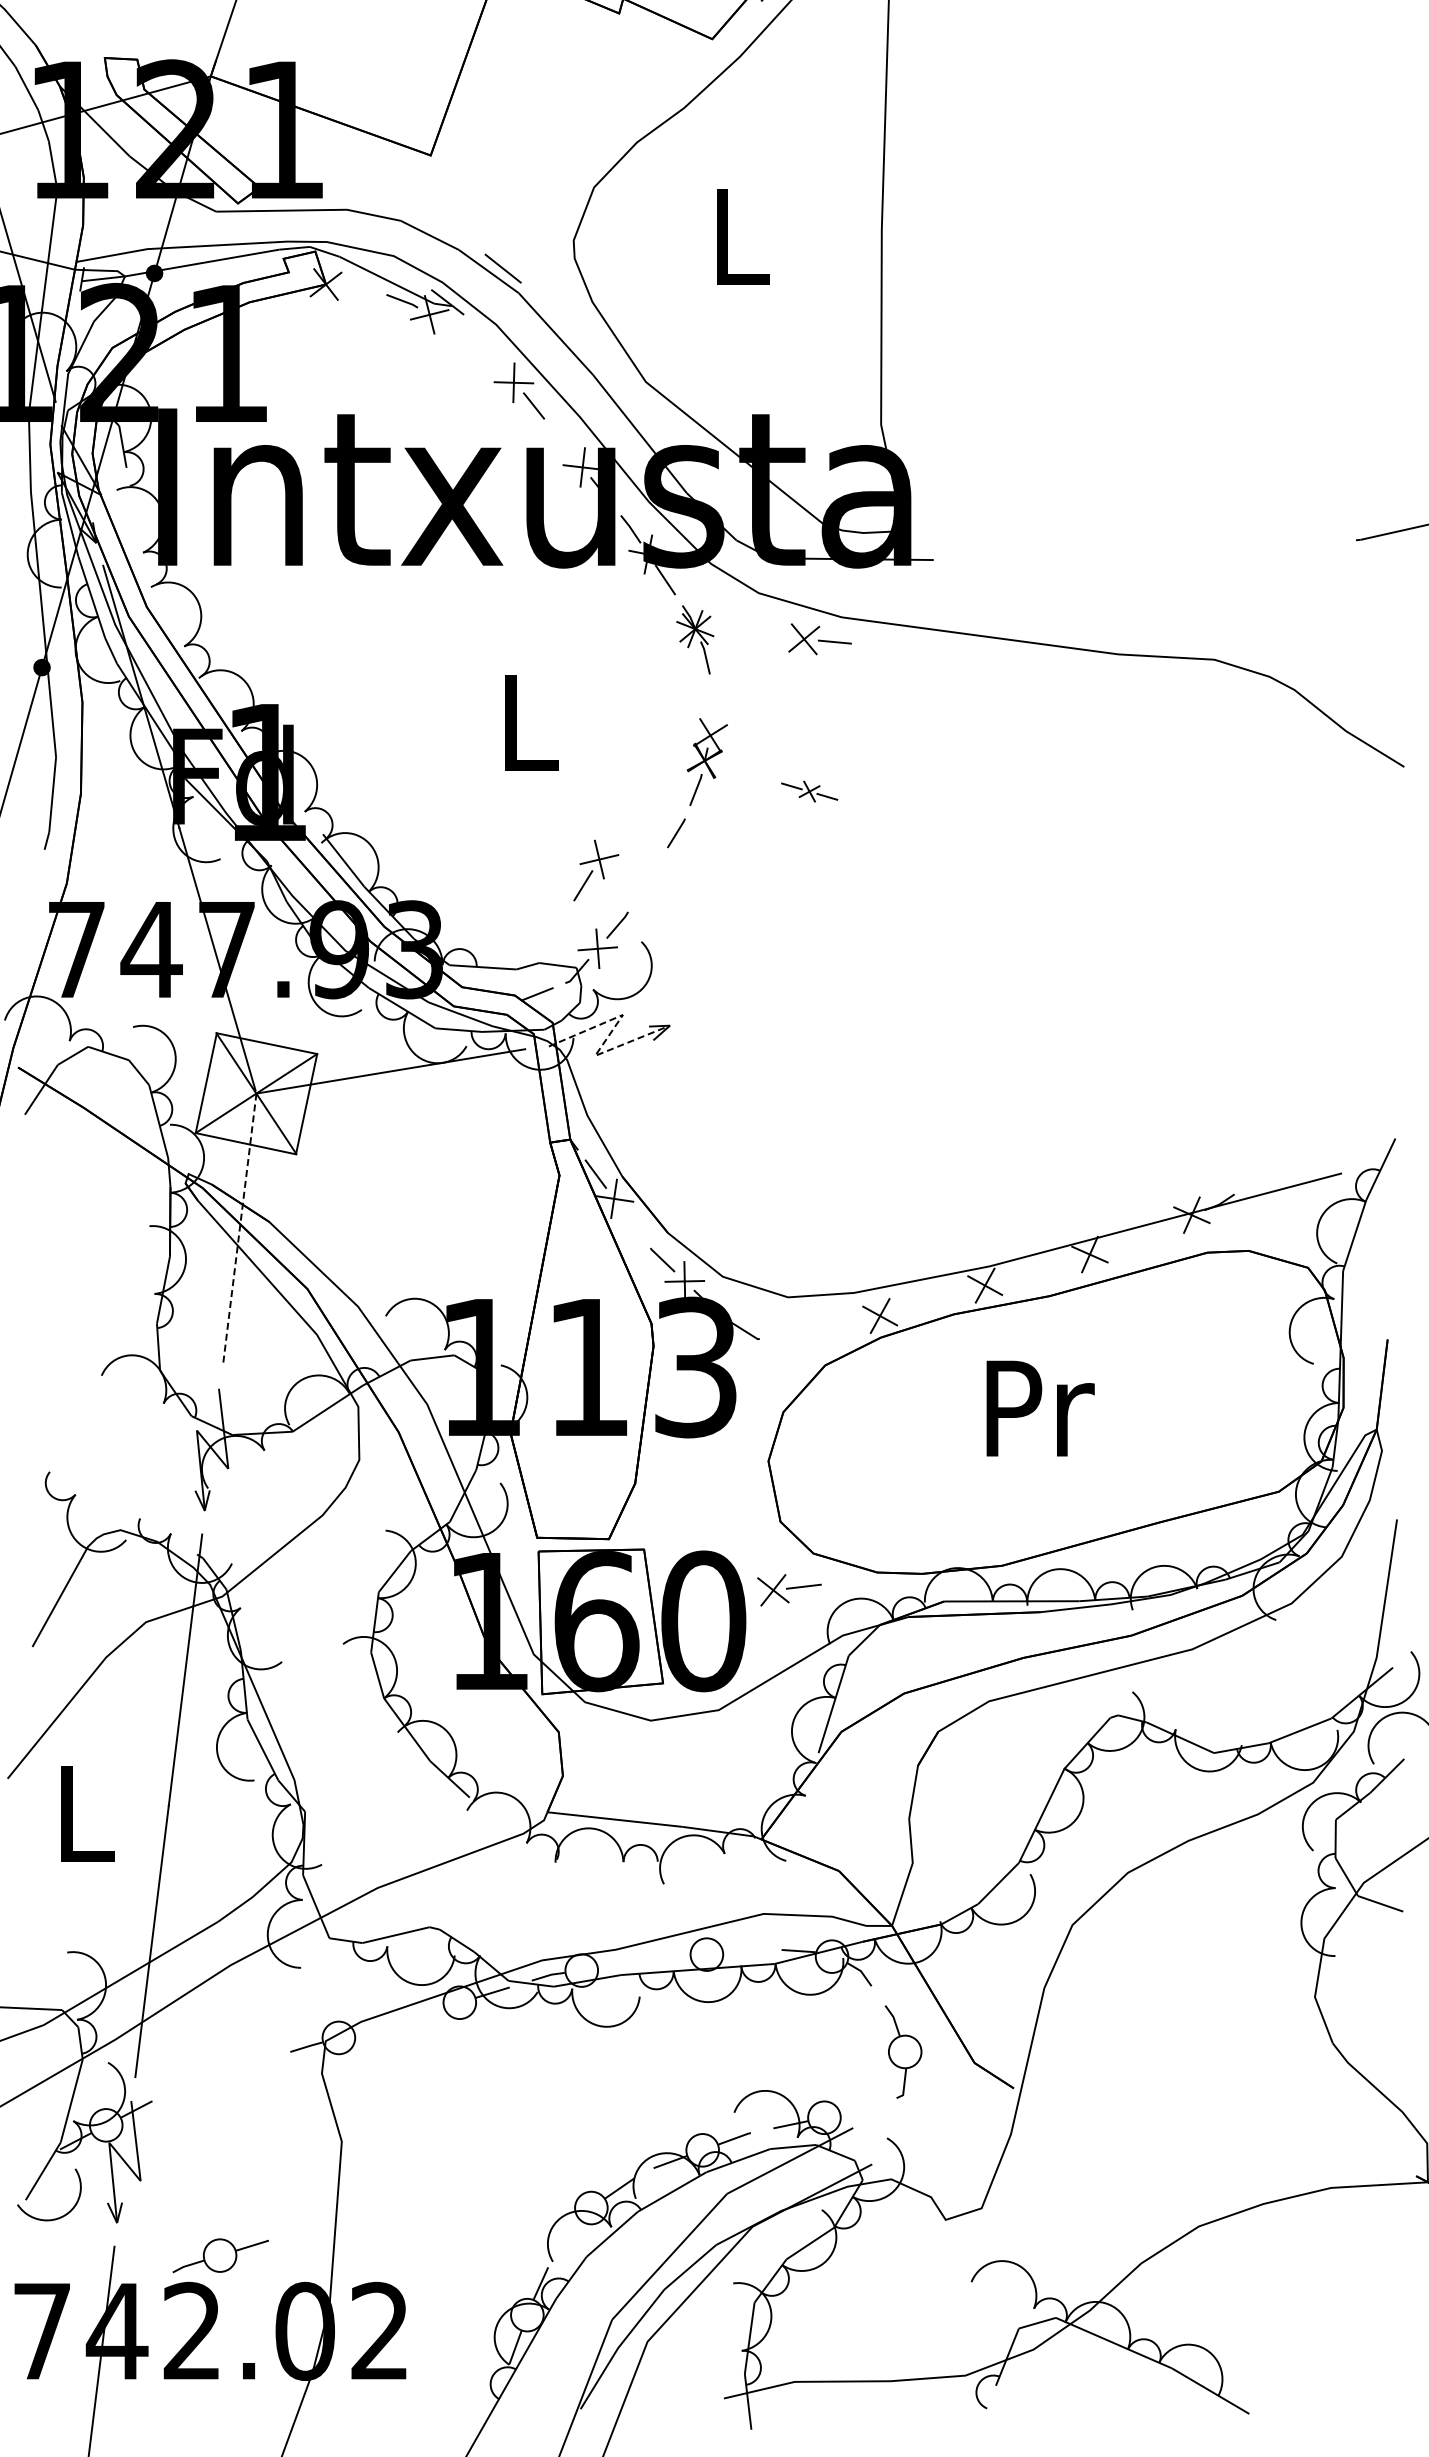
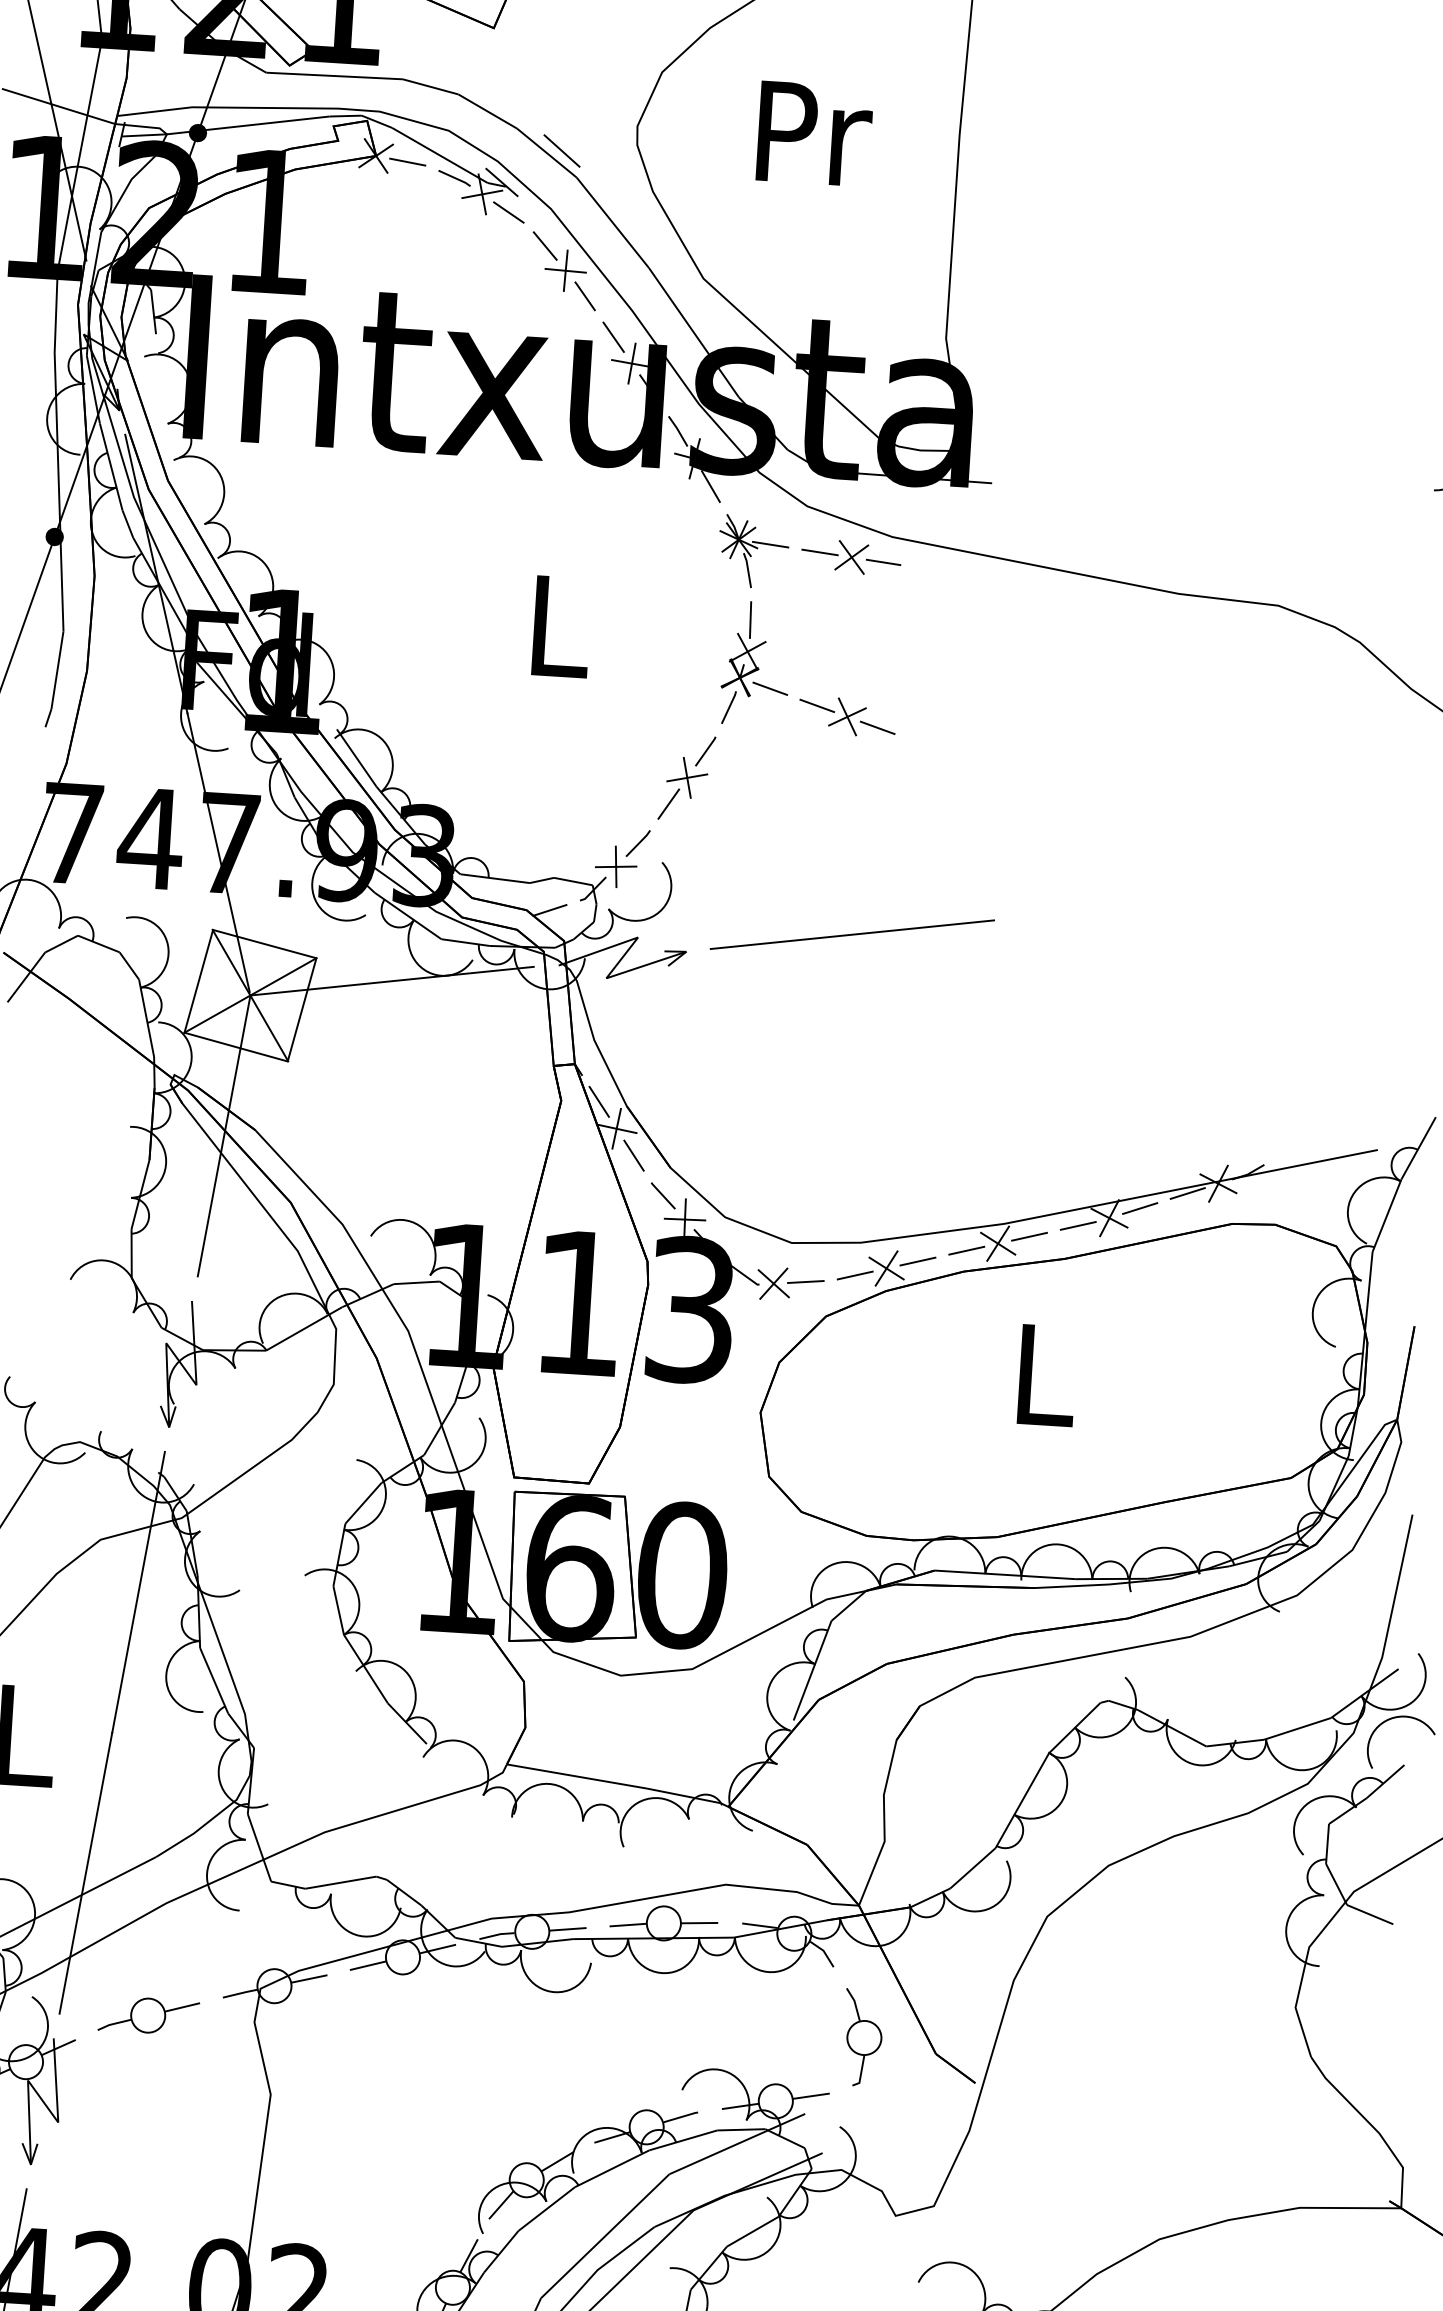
text: (743, 236) -> (814, 133), L -> Pr
line: (356, 288) -> (407, 162), added
line: (455, 330) -> (508, 212), added
line: (492, 360) -> (544, 246), added
line: (563, 443) -> (613, 337), added
line: (725, 631) -> (770, 544), added
line: (773, 635) -> (819, 551), added
line: (710, 705) -> (749, 620), added
line: (733, 769) -> (769, 688), added
part: (809, 791) -> (847, 716), size x1.67
part: (596, 870) -> (683, 789), moved
line: (827, 999) -> (852, 934), added
line: (609, 1035) -> (622, 958), dashed -> solid
line: (632, 1223) -> (634, 1155), added
line: (1163, 1226) -> (1188, 1193), added
line: (239, 1229) -> (223, 1136), dashed -> solid
line: (1118, 1243) -> (1140, 1208), added
line: (1060, 1263) -> (1078, 1225), added
line: (1014, 1276) -> (1029, 1236), added
line: (955, 1293) -> (966, 1249), added
line: (909, 1307) -> (917, 1261), added
line: (850, 1324) -> (855, 1275), added
text: (1040, 1408) -> (1047, 1375), Pr -> L
part: (789, 1590) -> (790, 1284), moved
line: (740, 1952) -> (699, 1923), added
line: (672, 1958) -> (627, 1925), added
line: (615, 1965) -> (567, 1928), added
line: (426, 2012) -> (367, 1965), added
line: (371, 2028) -> (309, 1978), added
line: (857, 2110) -> (810, 2095), added
line: (568, 2232) -> (501, 2204), added
part: (220, 2255) -> (148, 2015), moved

